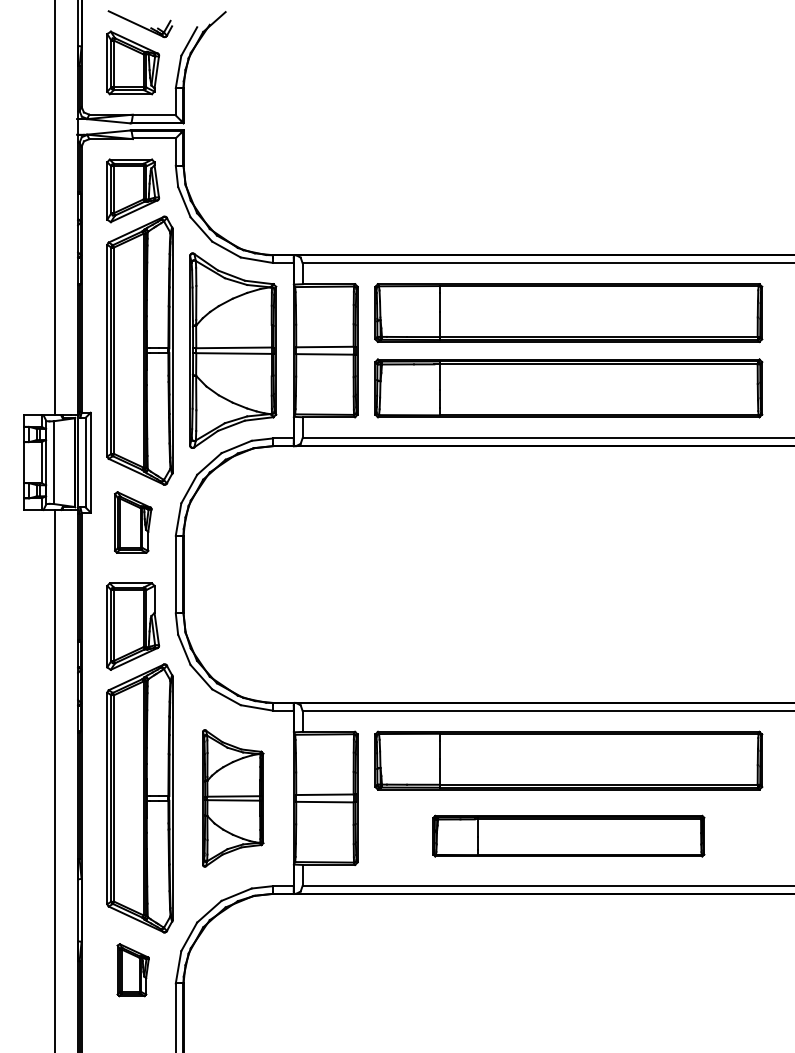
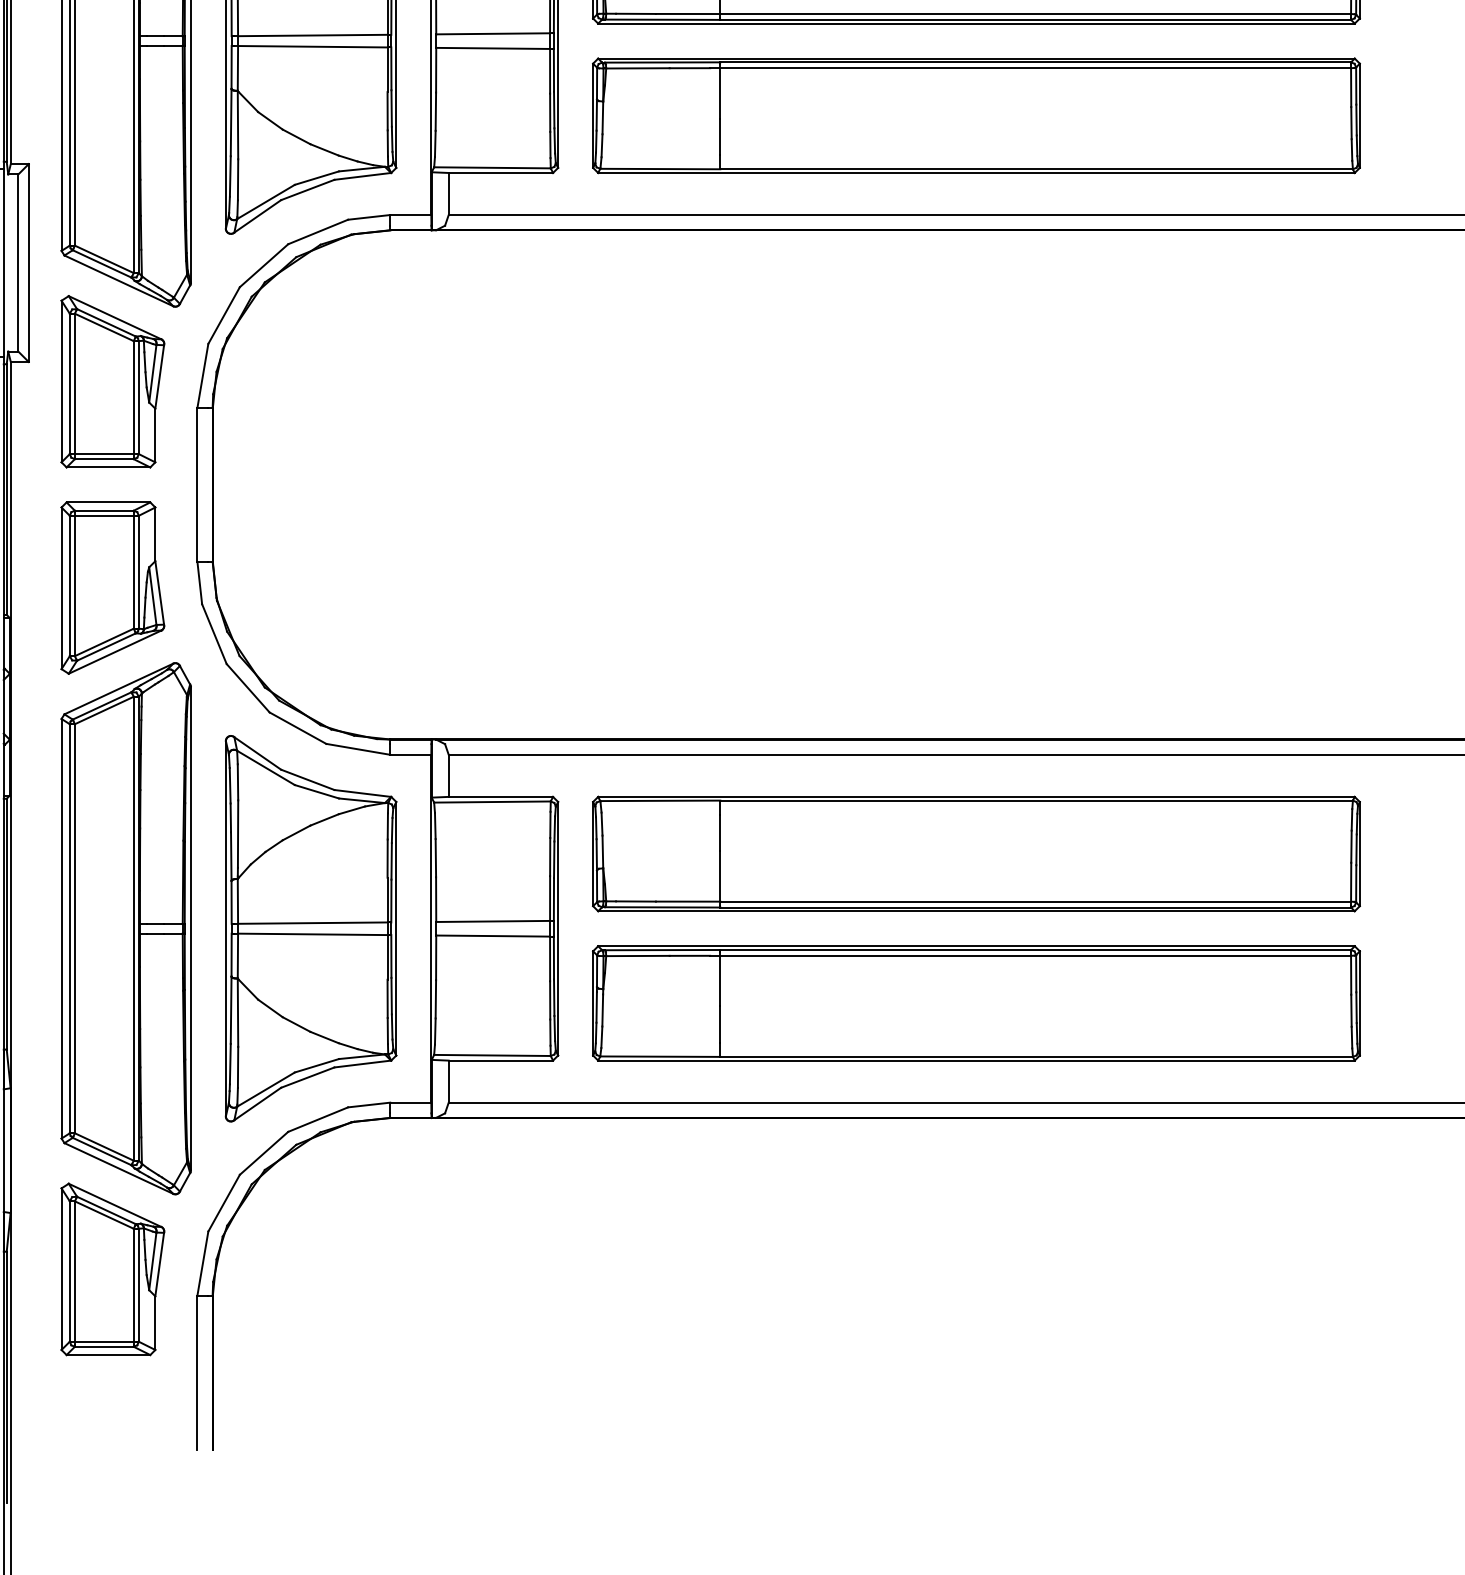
part: (133, 522) -> (113, 381), size x1.43
part: (233, 798) -> (311, 928), size x1.43
part: (568, 836) -> (976, 1004), size x1.43
part: (133, 969) -> (113, 1267), size x1.67

